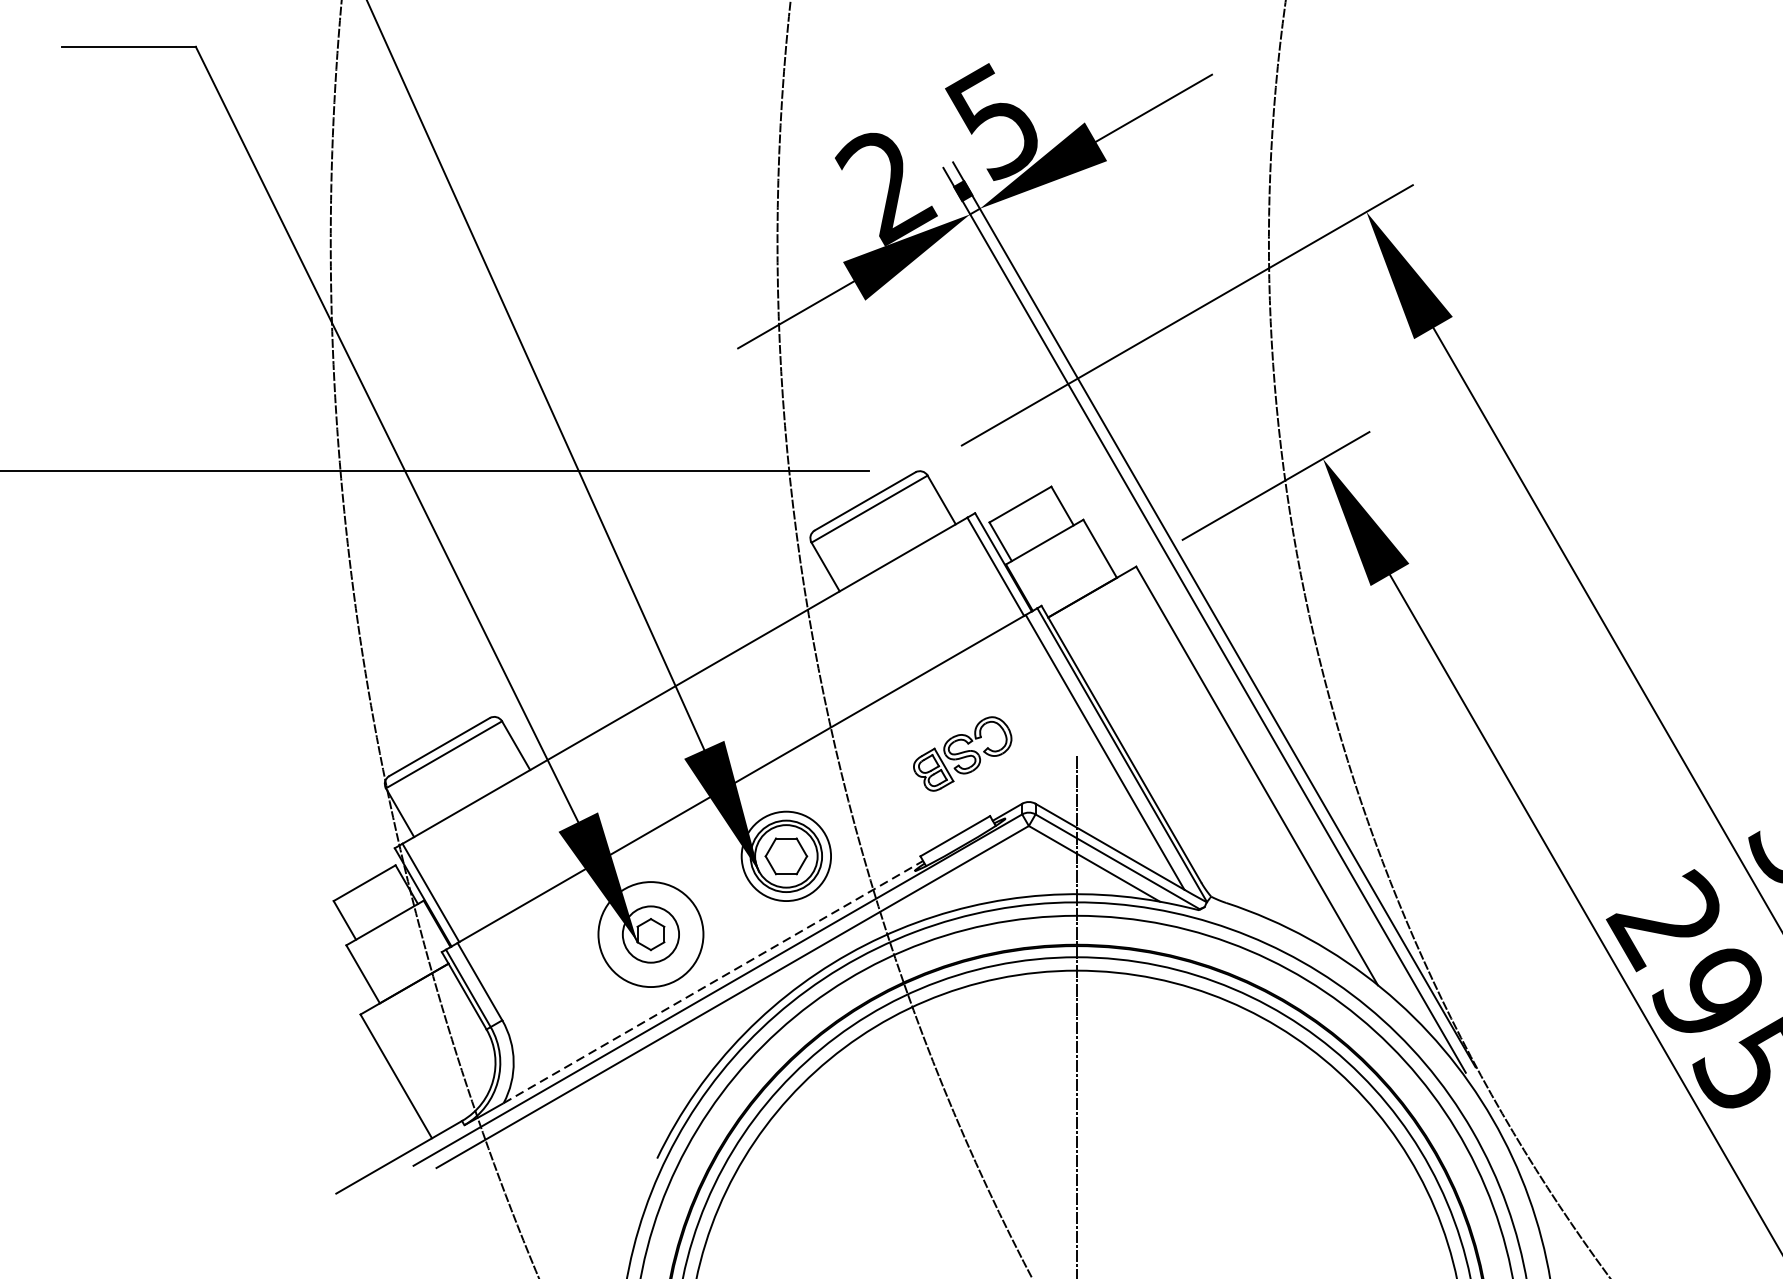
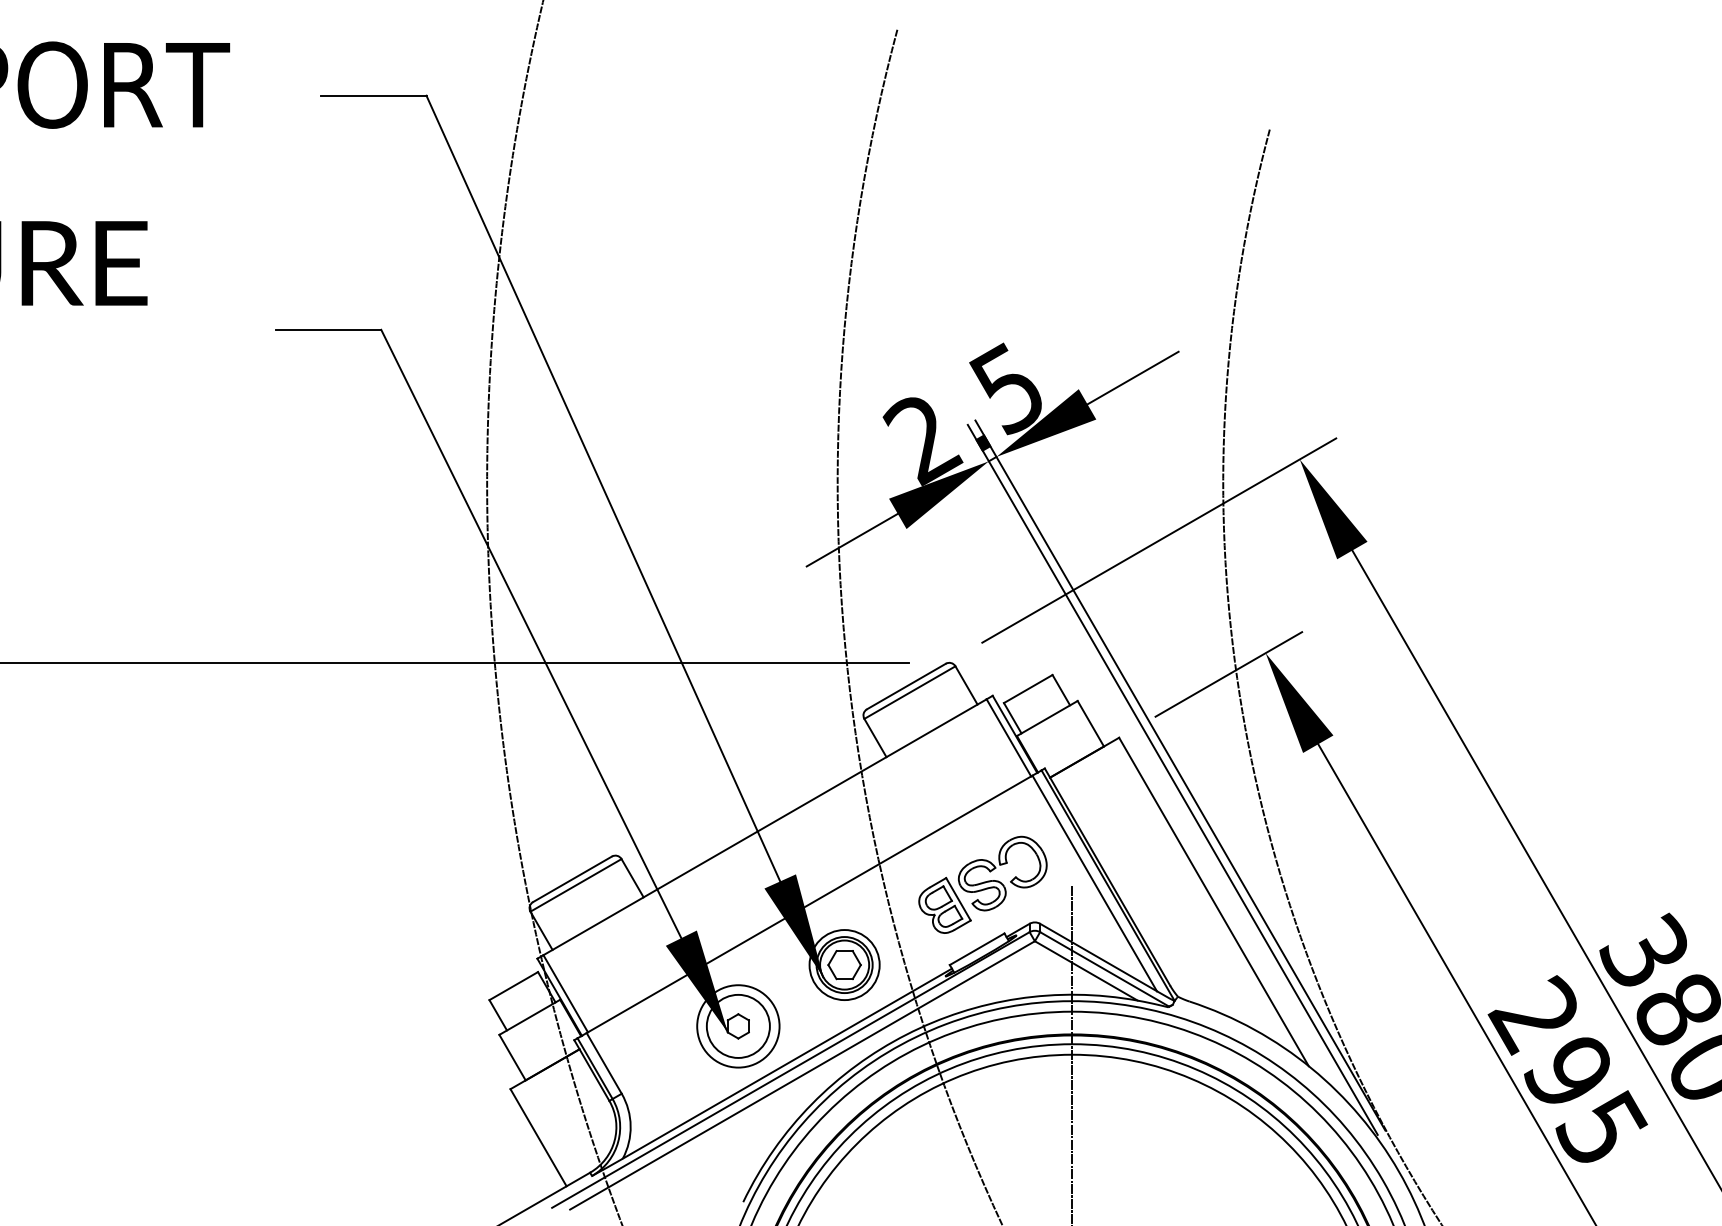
part: (962, 753) -> (982, 884), size x1.67
circle: (649, 933) -> (737, 1025), size x1.43
line: (713, 981) -> (787, 1063), dashed -> solid

